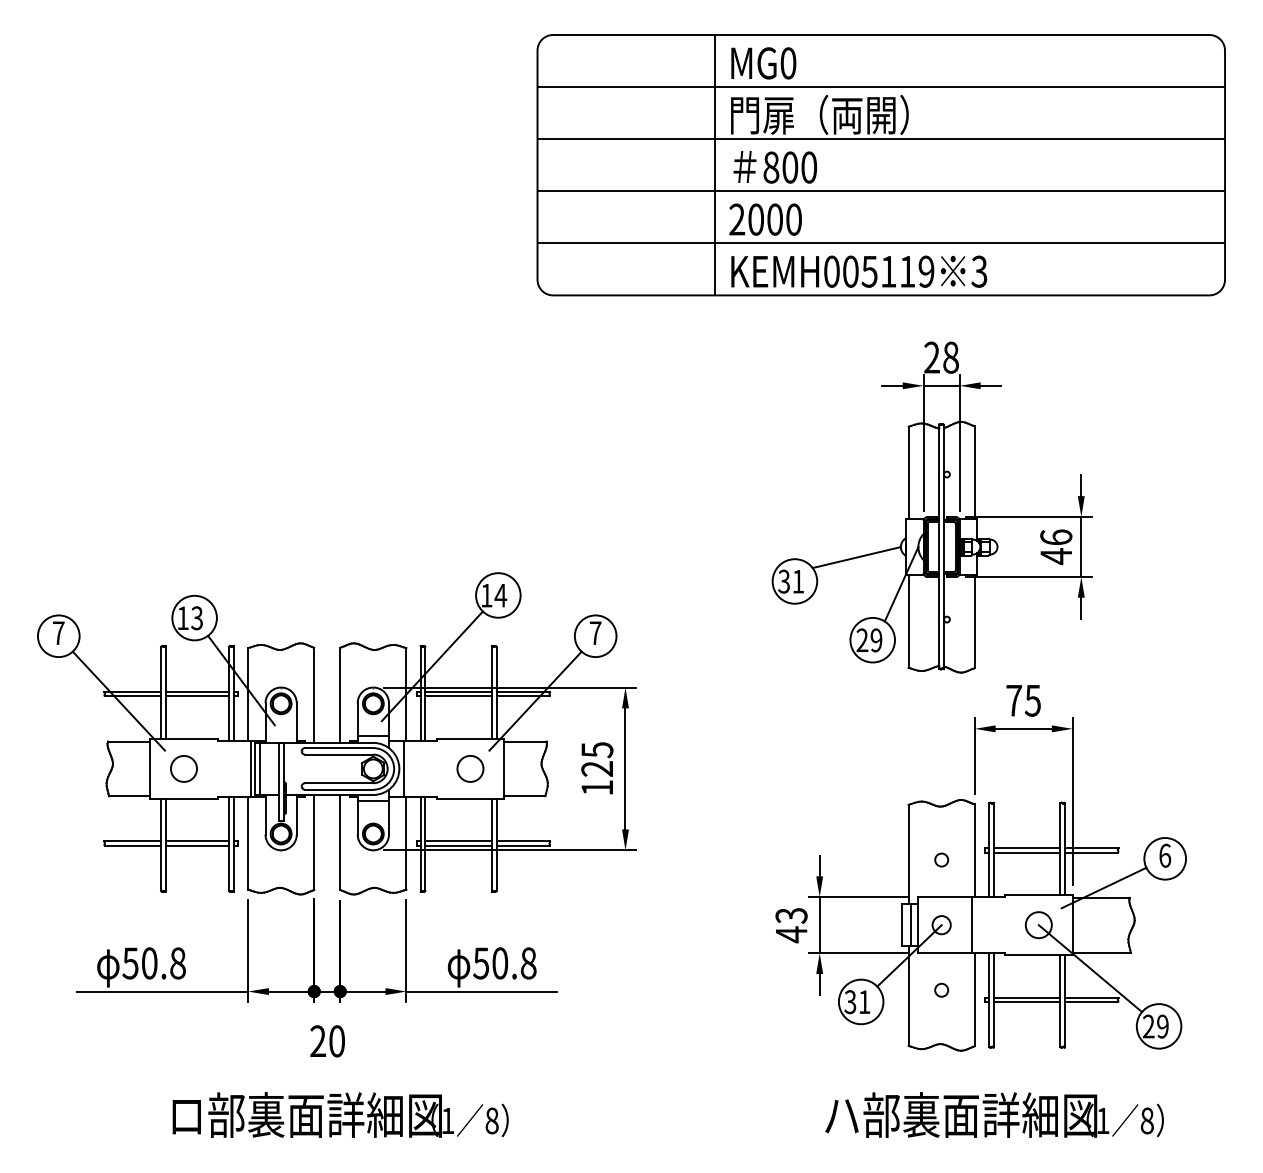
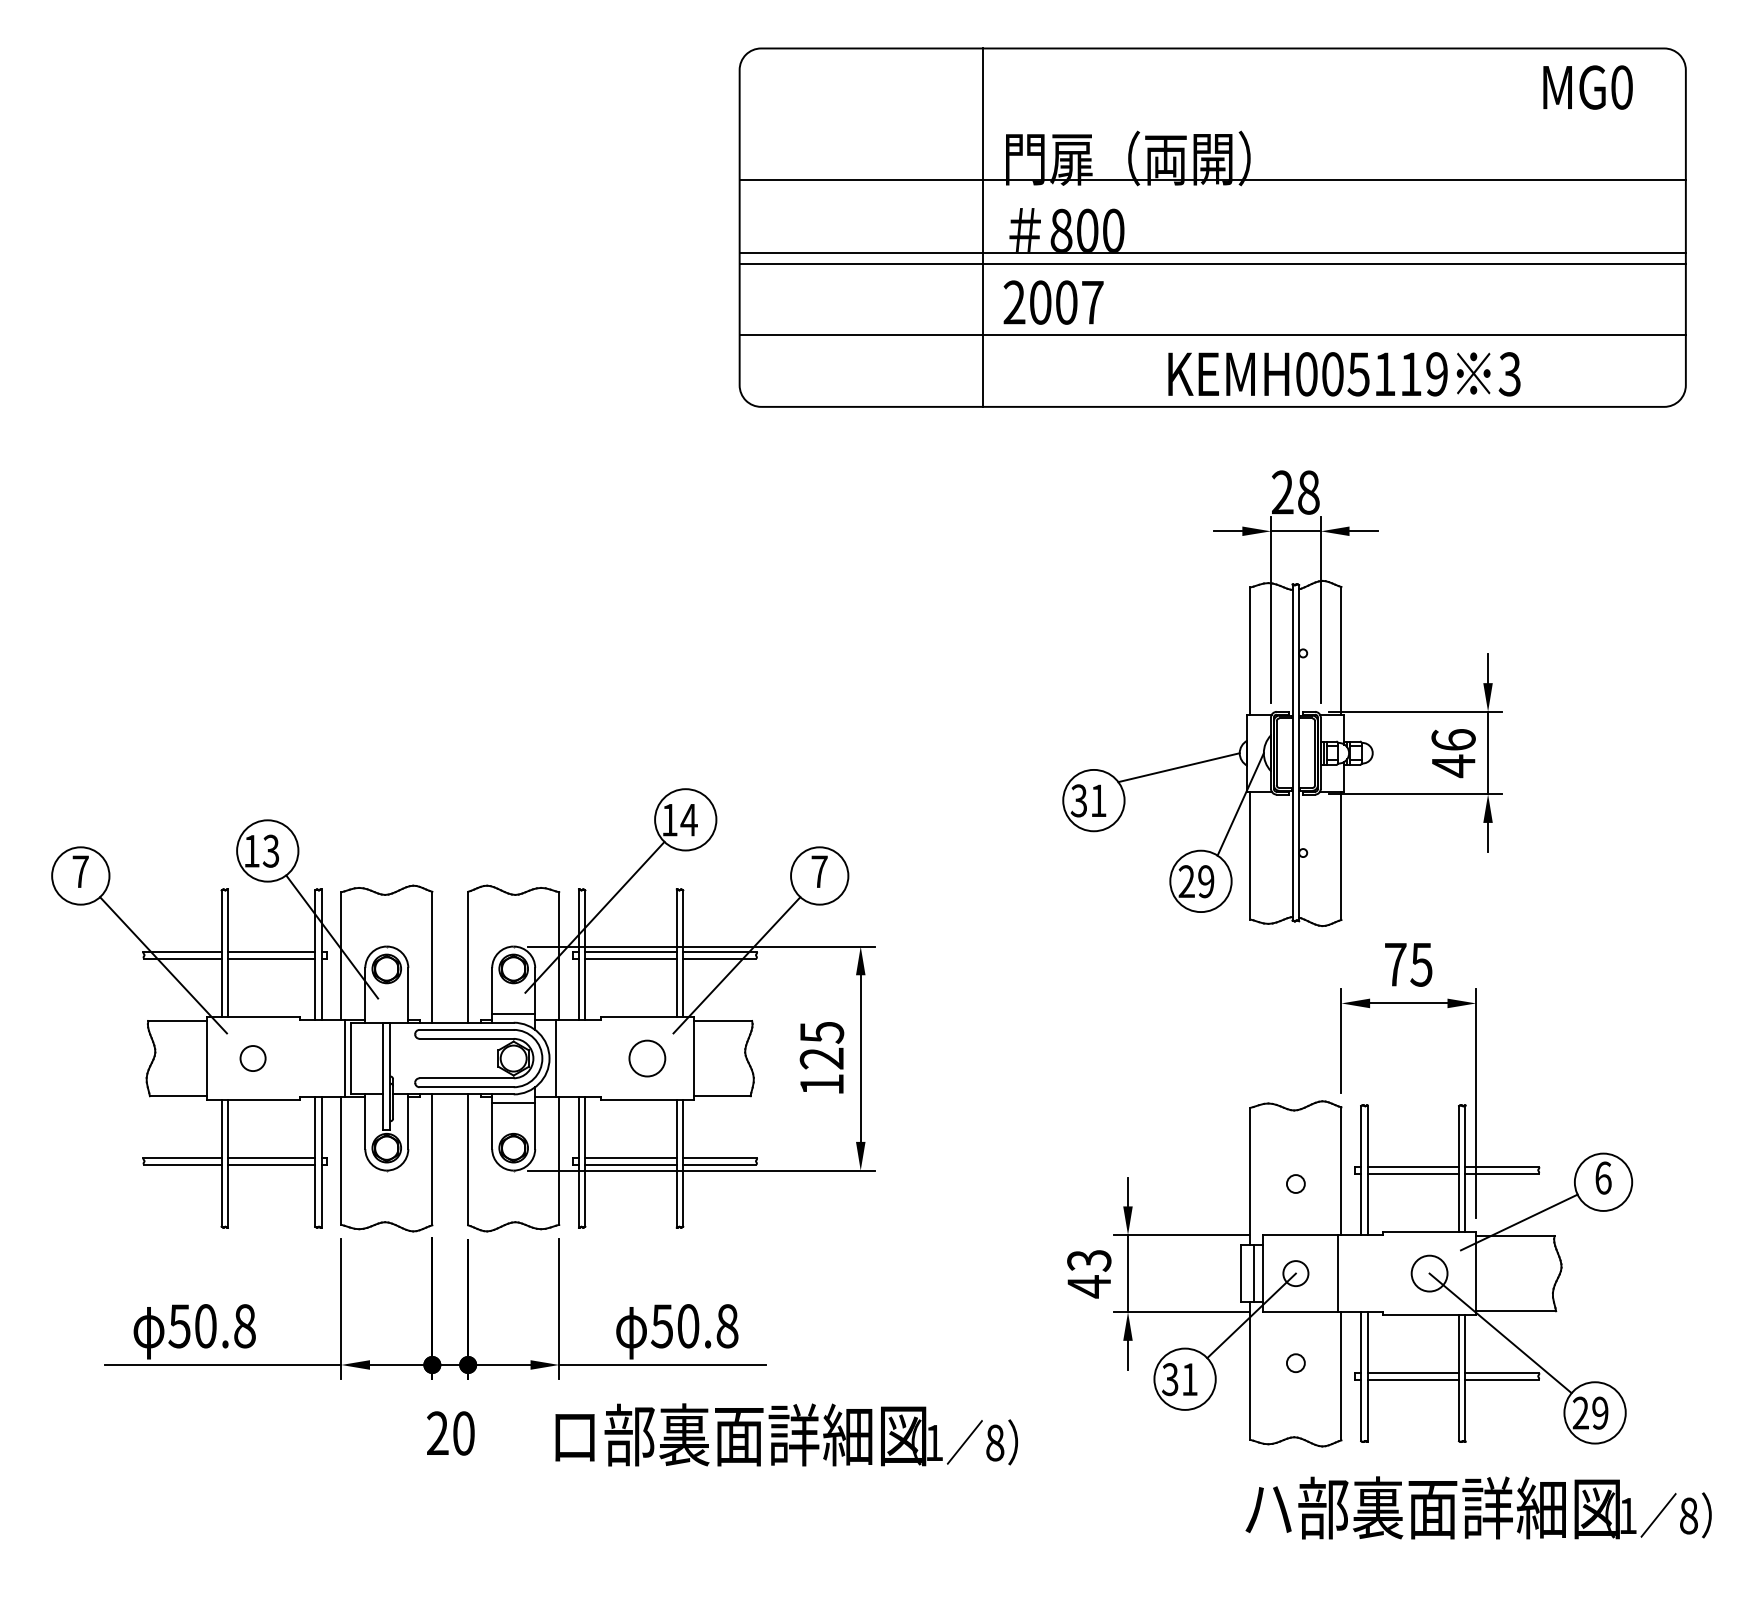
text: (763, 63) -> (1587, 87), moved
line: (881, 87) -> (1212, 180), moved
line: (881, 138) -> (1212, 252), moved
text: (793, 219) -> (1092, 302), 2000 -> 2007
text: (859, 271) -> (1344, 374), moved
circle: (183, 768) -> (252, 1058), size x0.7
line: (259, 768) -> (357, 1058), removed
text: (340, 1114) -> (786, 1434), moved
text: (994, 1114) -> (1478, 1507), moved

